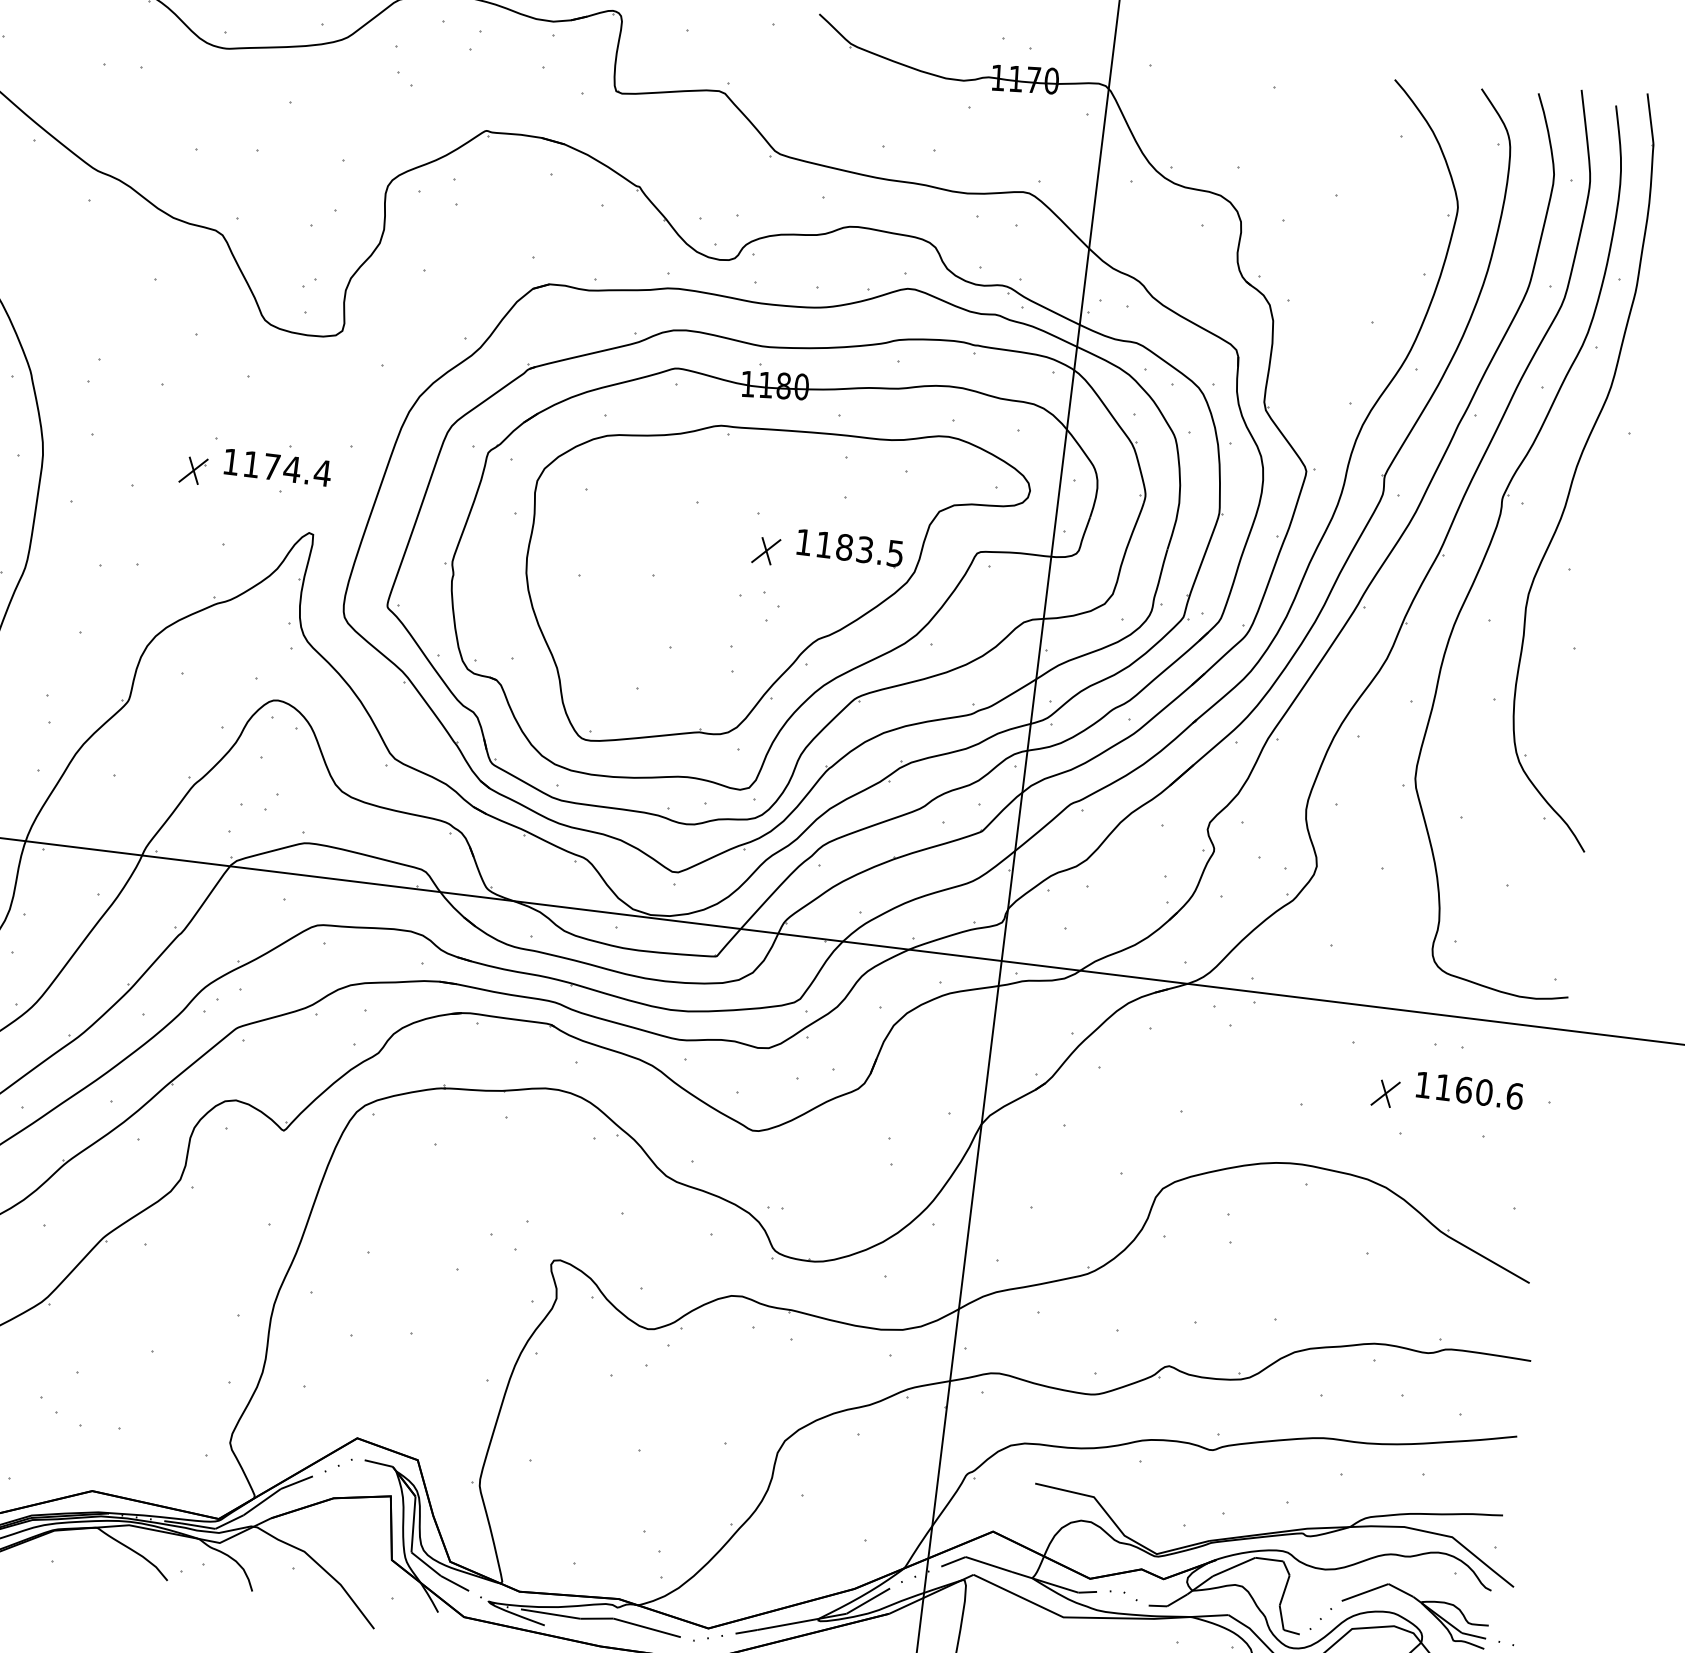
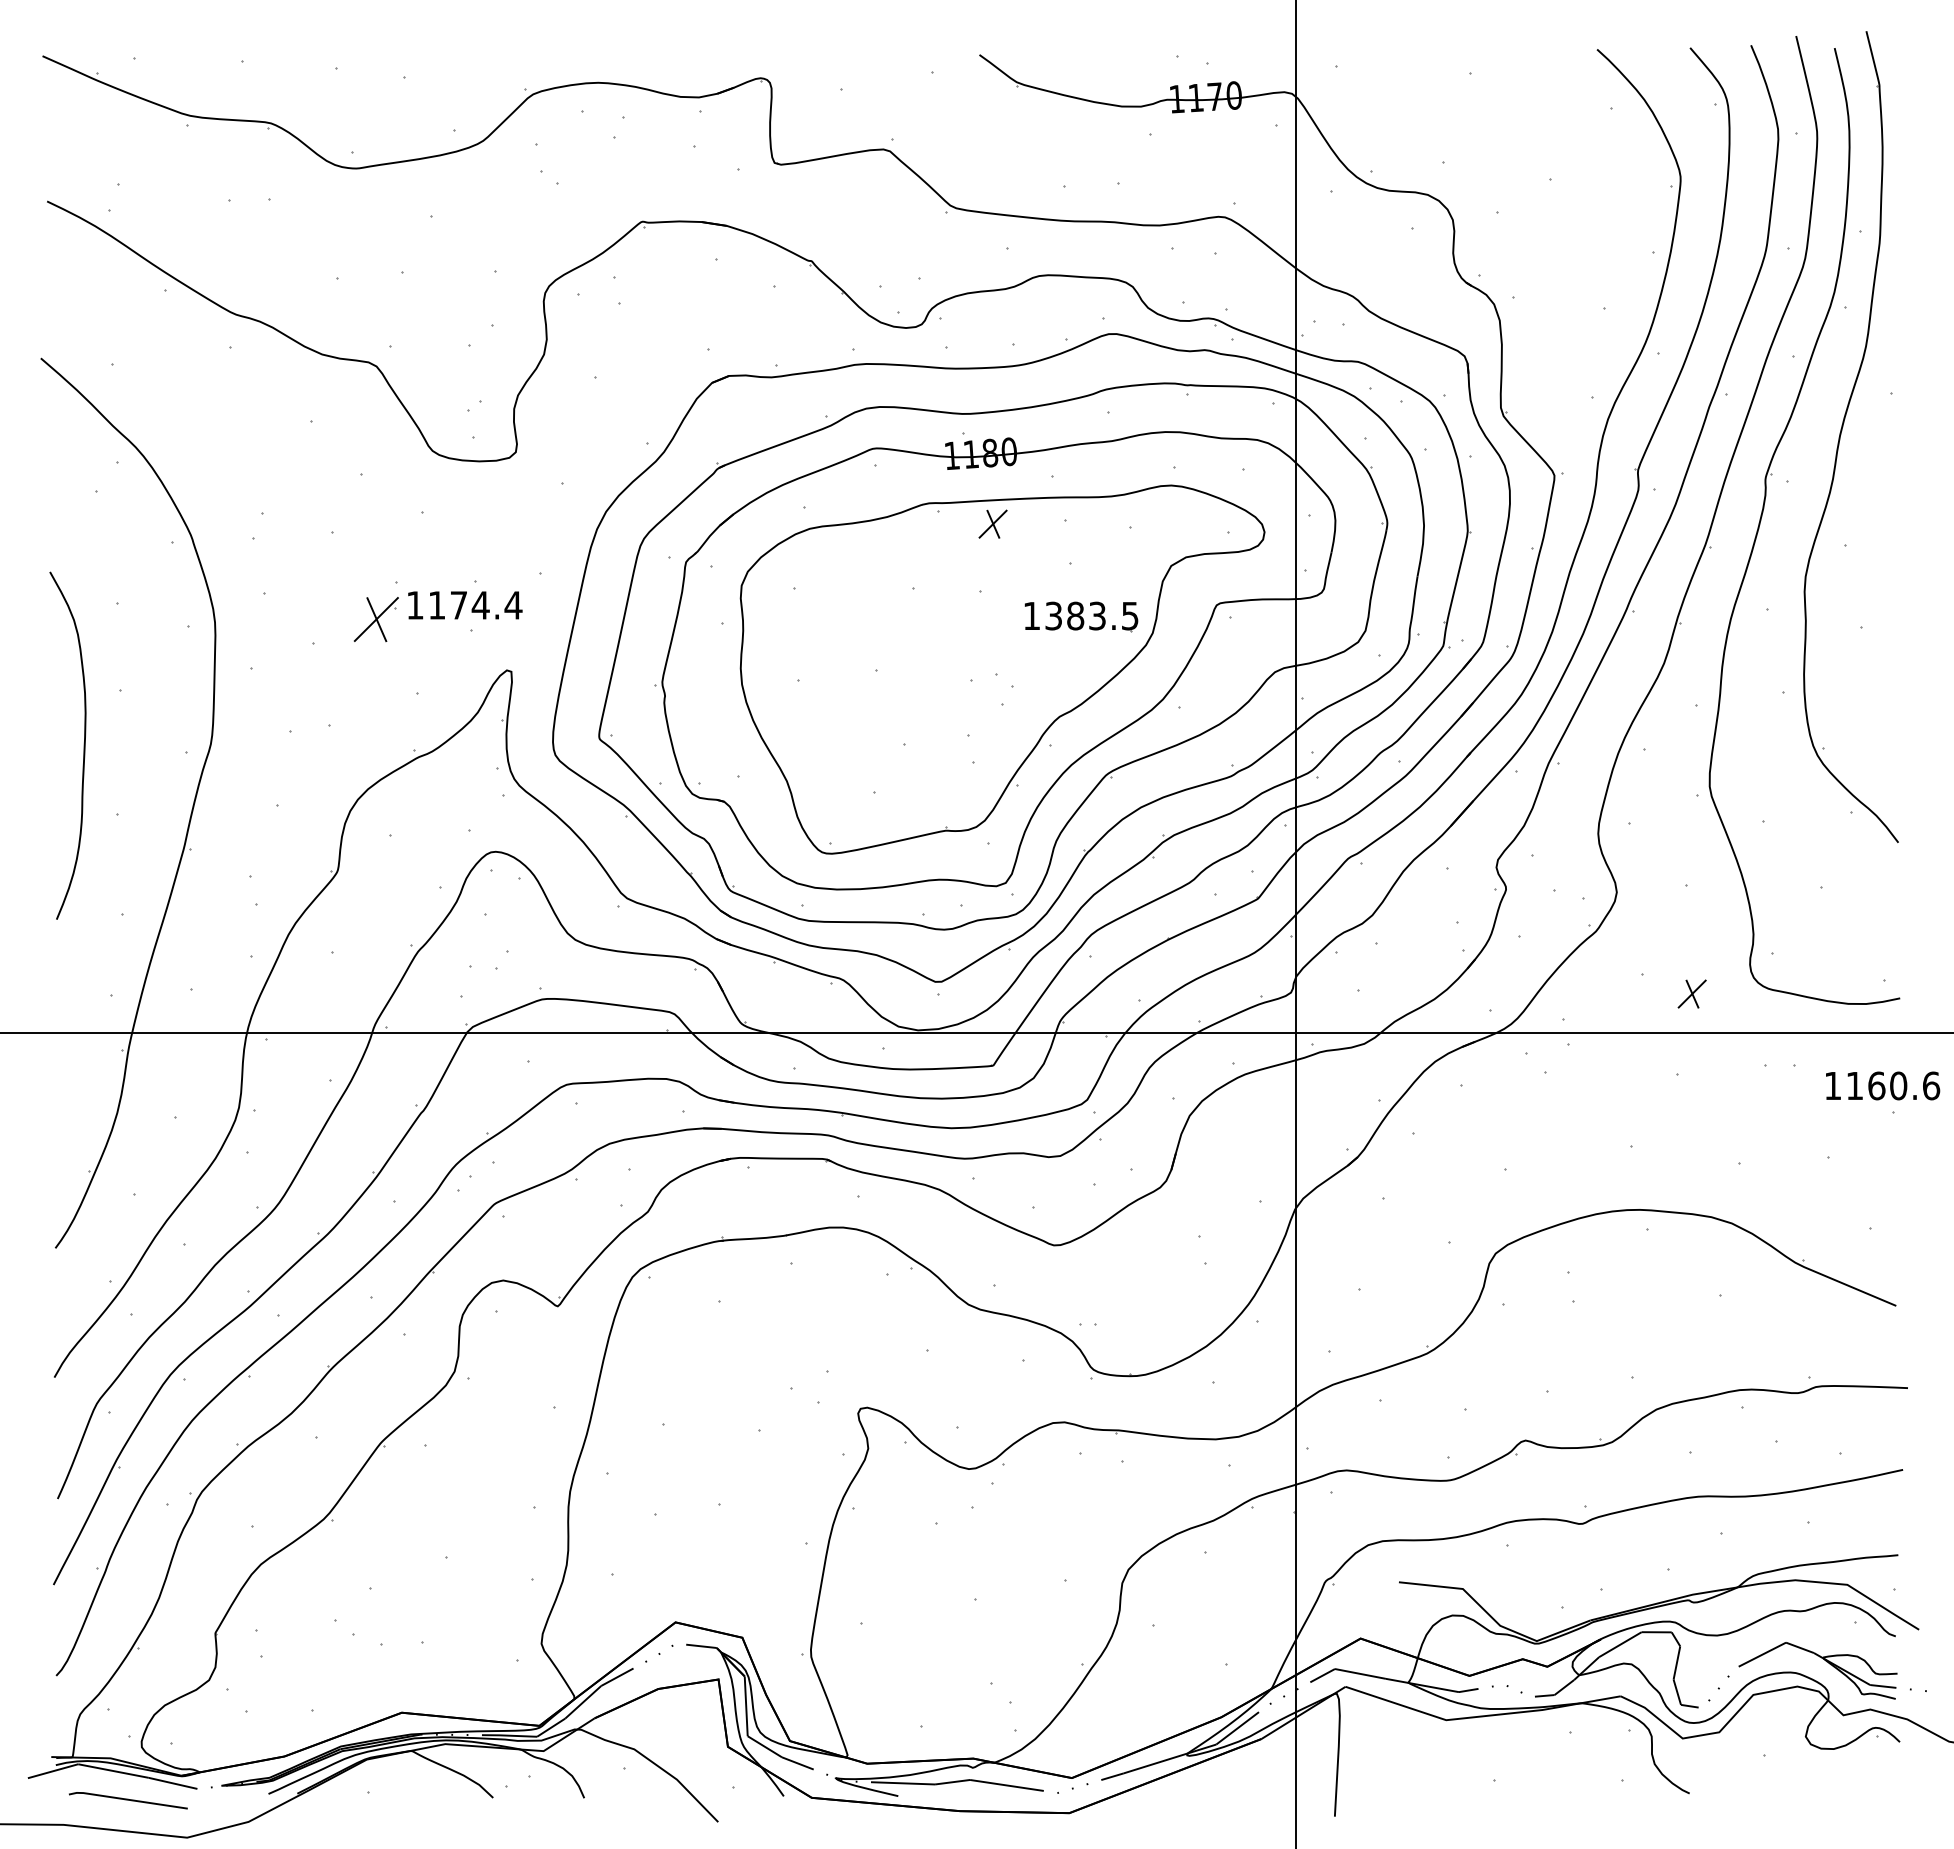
part: (193, 470) -> (376, 619), size x1.6
text: (824, 544) -> (1053, 615), 1183.5 -> 1383.5
part: (765, 550) -> (992, 523), moved
text: (1470, 1090) -> (1883, 1085), moved
part: (1385, 1093) -> (1691, 993), moved

